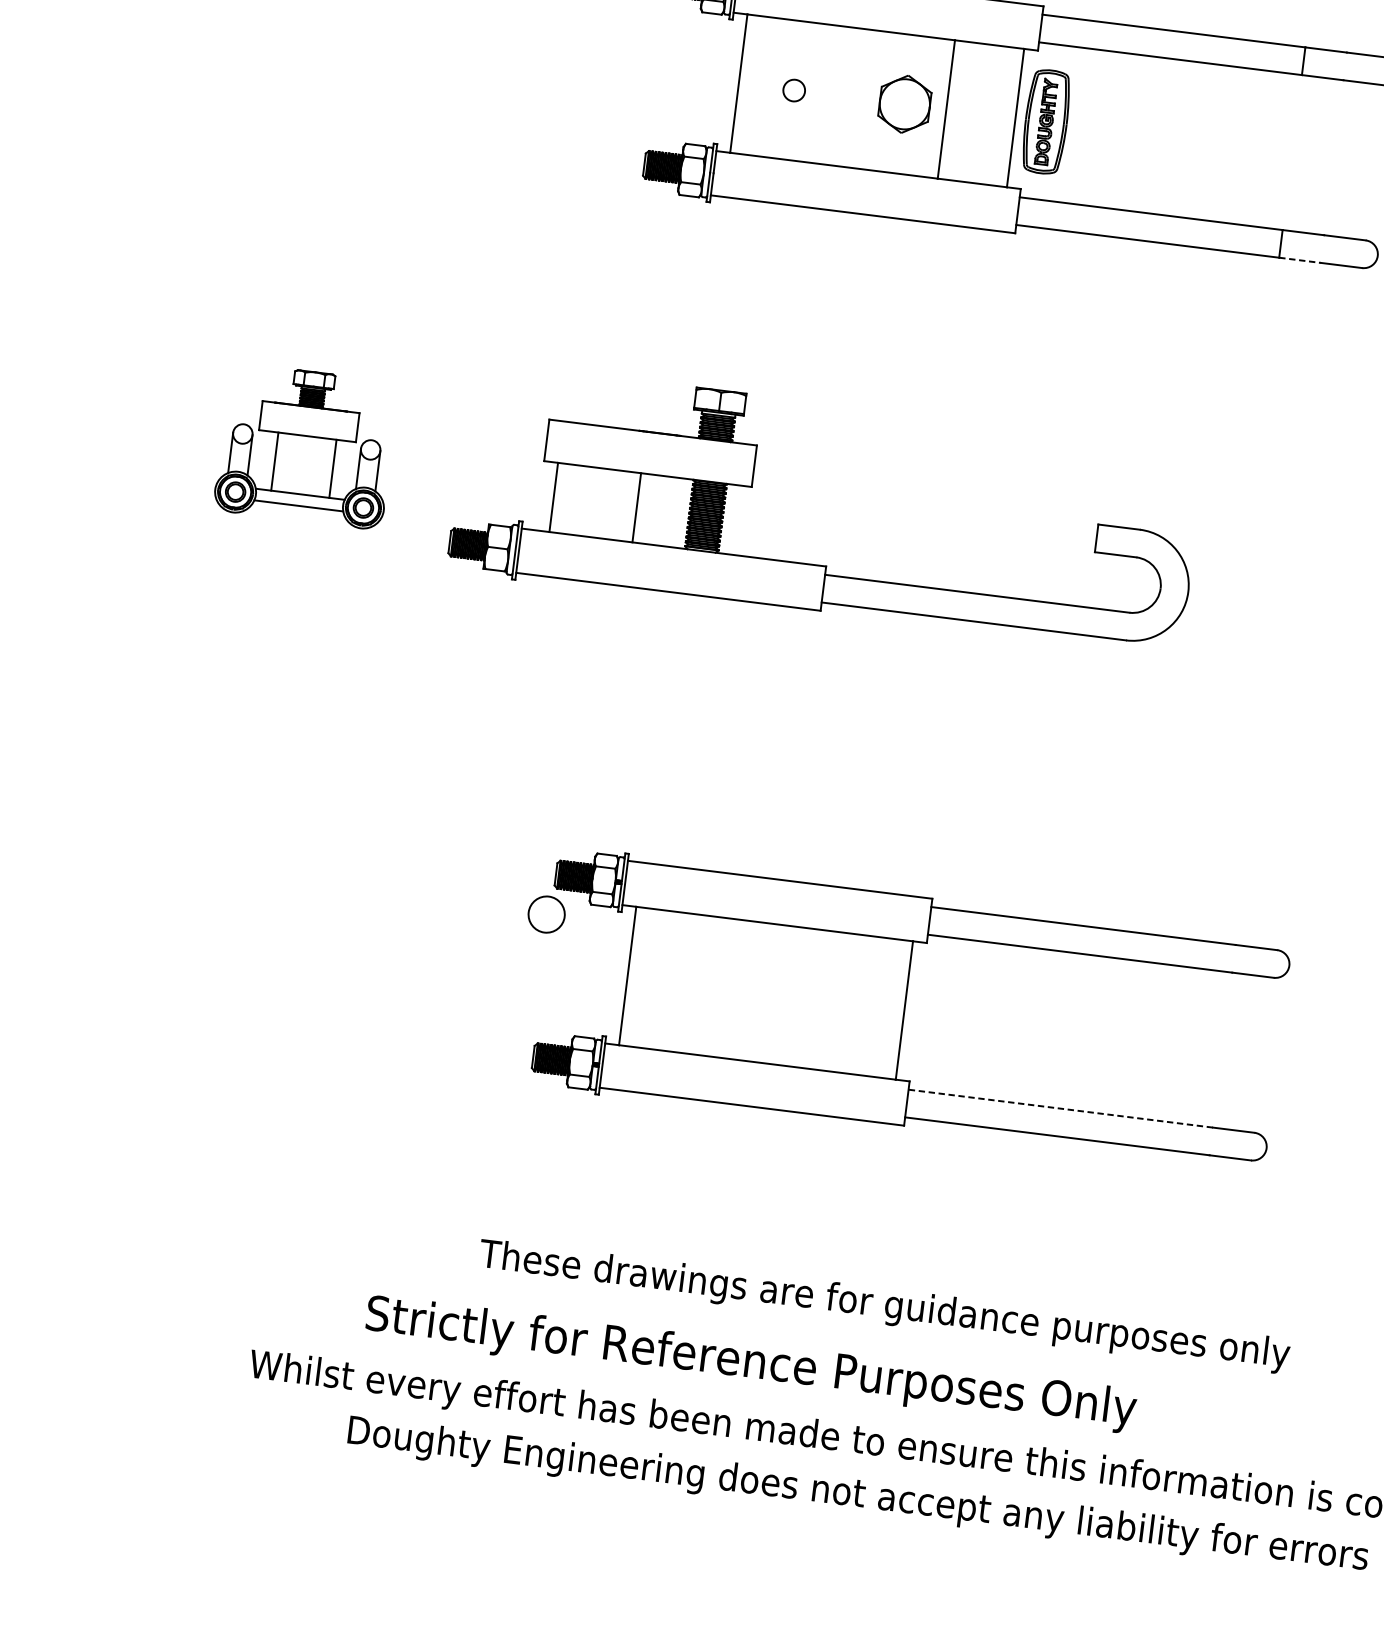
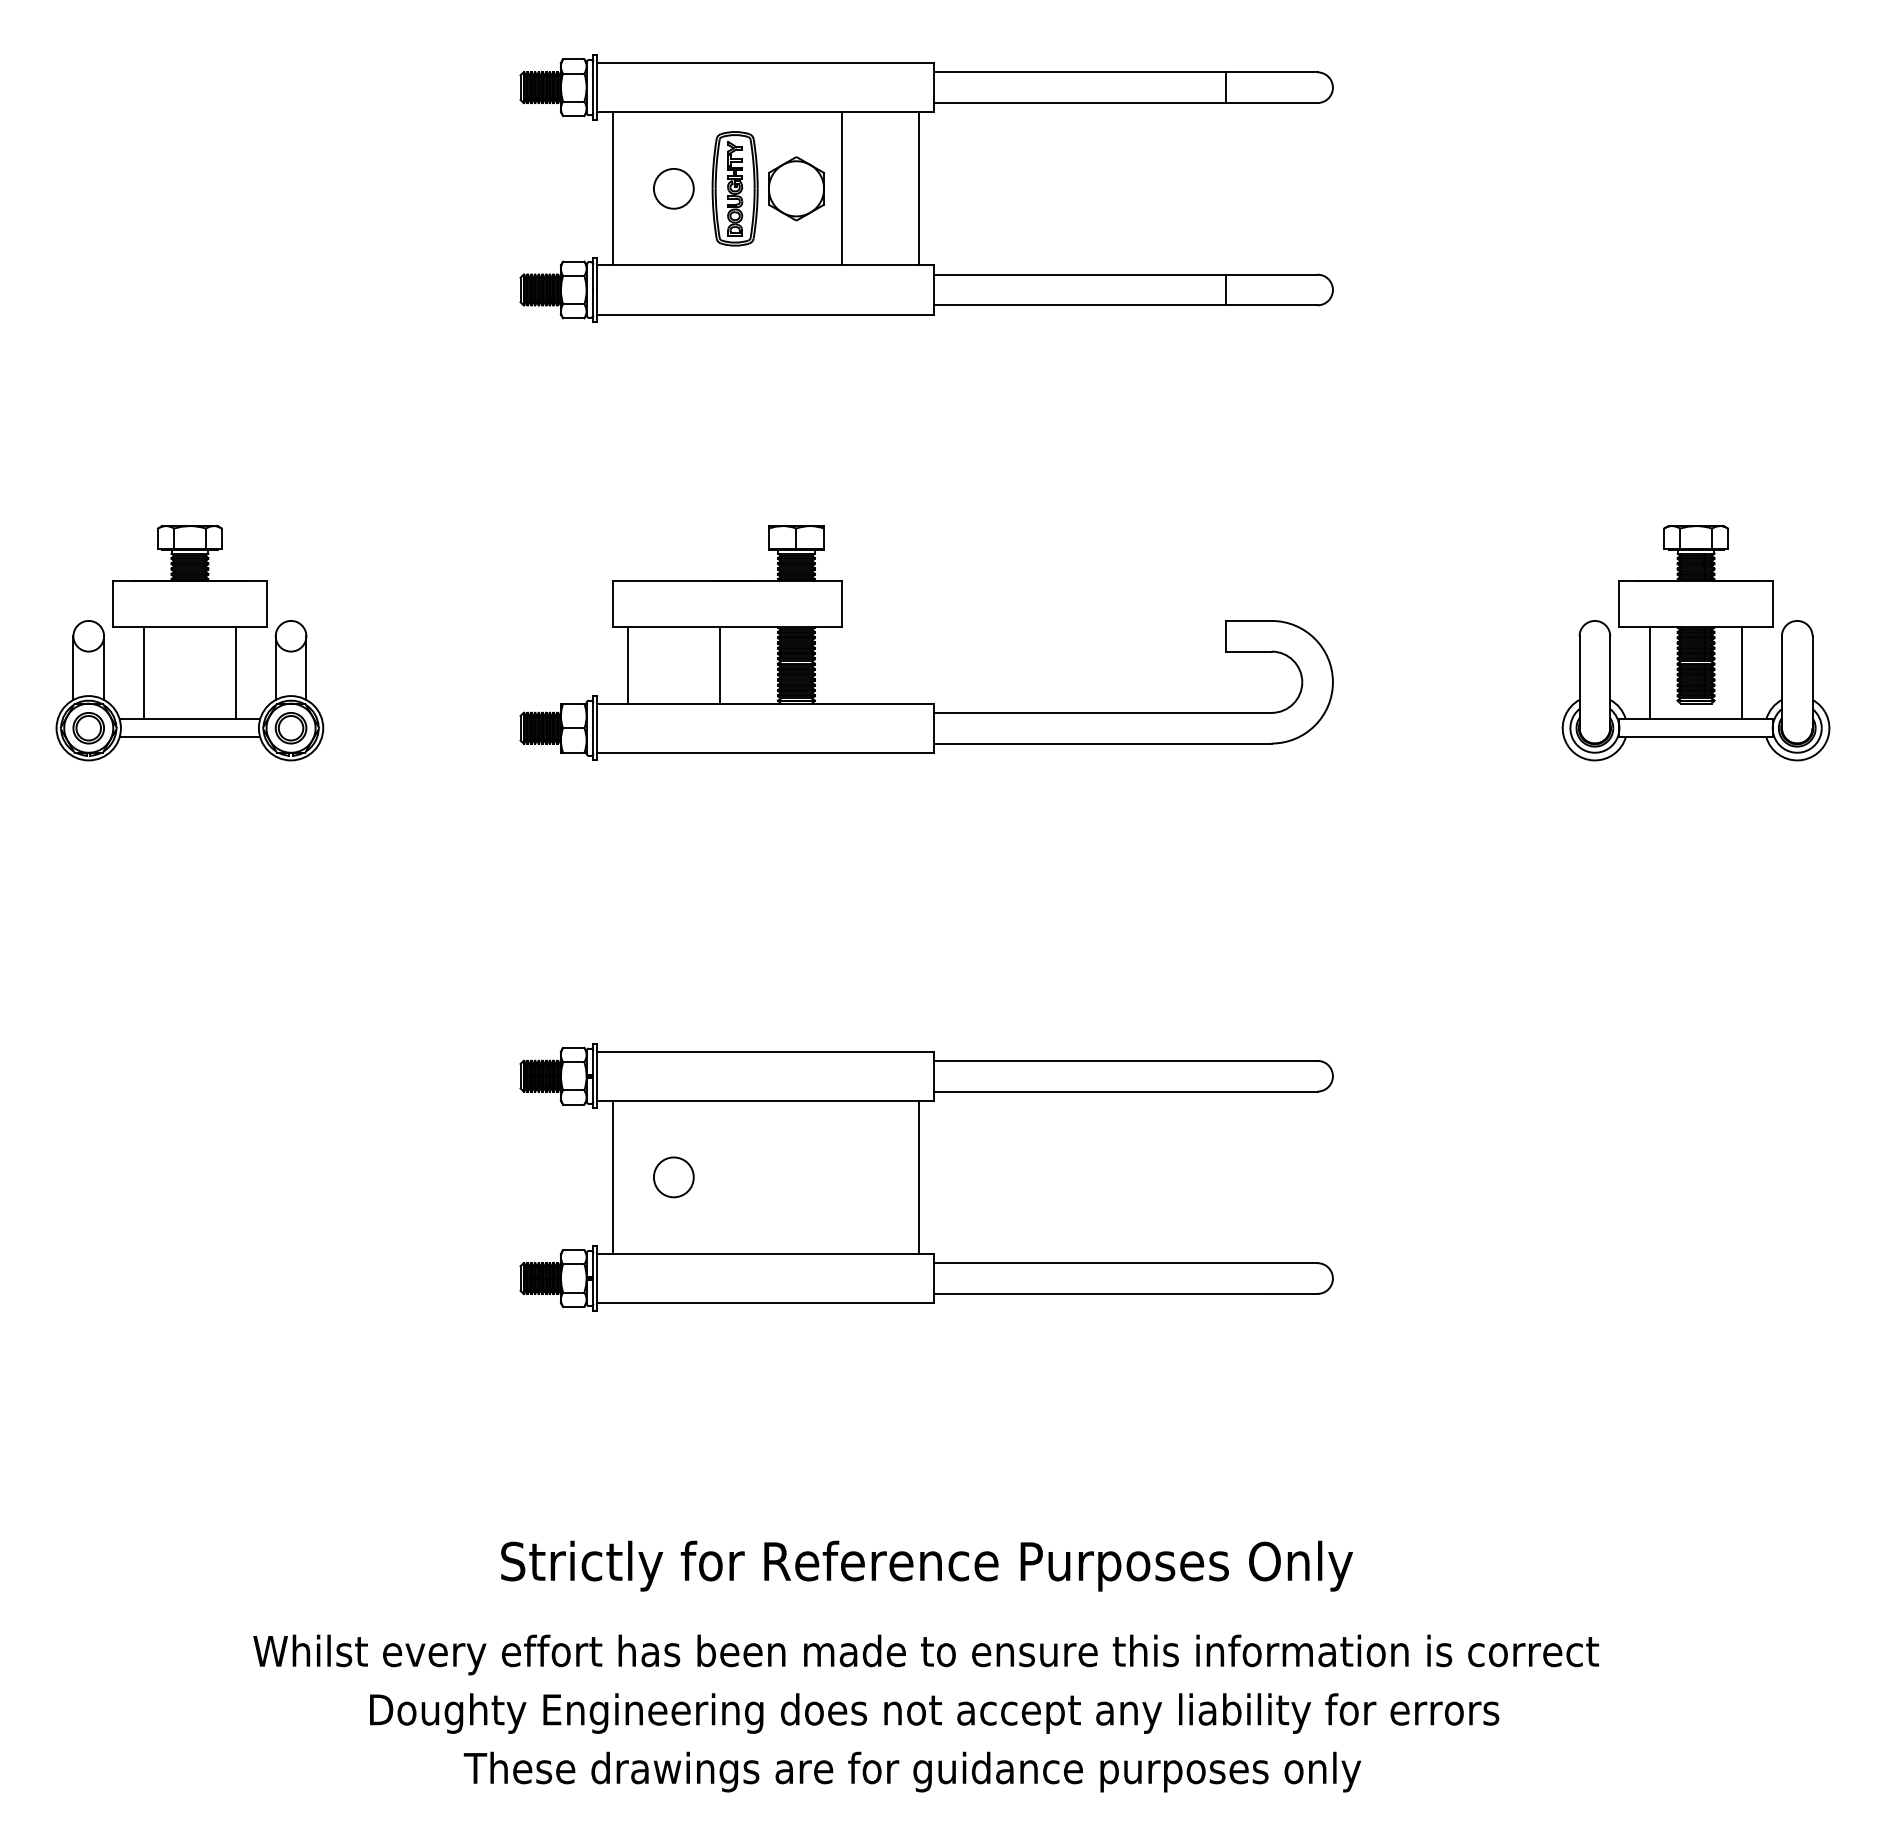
circle: (793, 90) -> (673, 188), size x1.67
part: (1045, 121) -> (734, 188), moved
line: (1299, 260) -> (1248, 305), dashed -> solid
part: (305, 446) -> (189, 643), size x1.43
part: (819, 565) -> (926, 703), moved
circle: (546, 914) -> (673, 1177), moved
line: (1061, 1108) -> (1103, 1263), dashed -> solid
text: (884, 1306) -> (912, 1771), moved
text: (750, 1363) -> (926, 1565), moved

